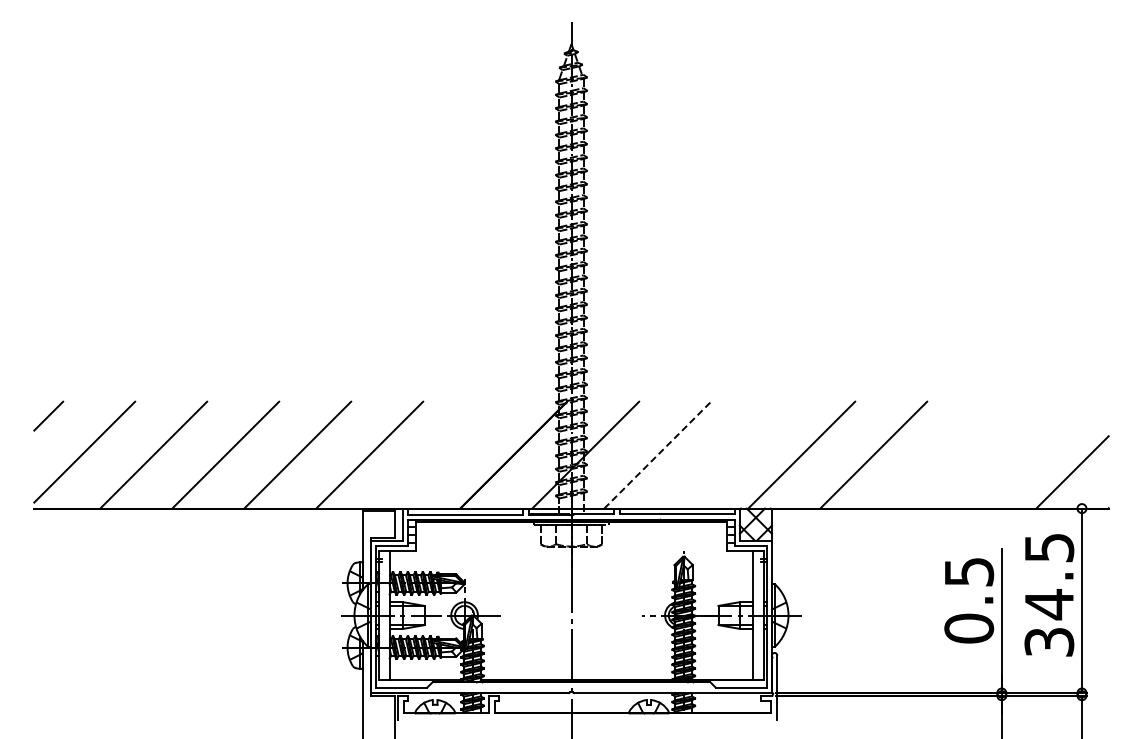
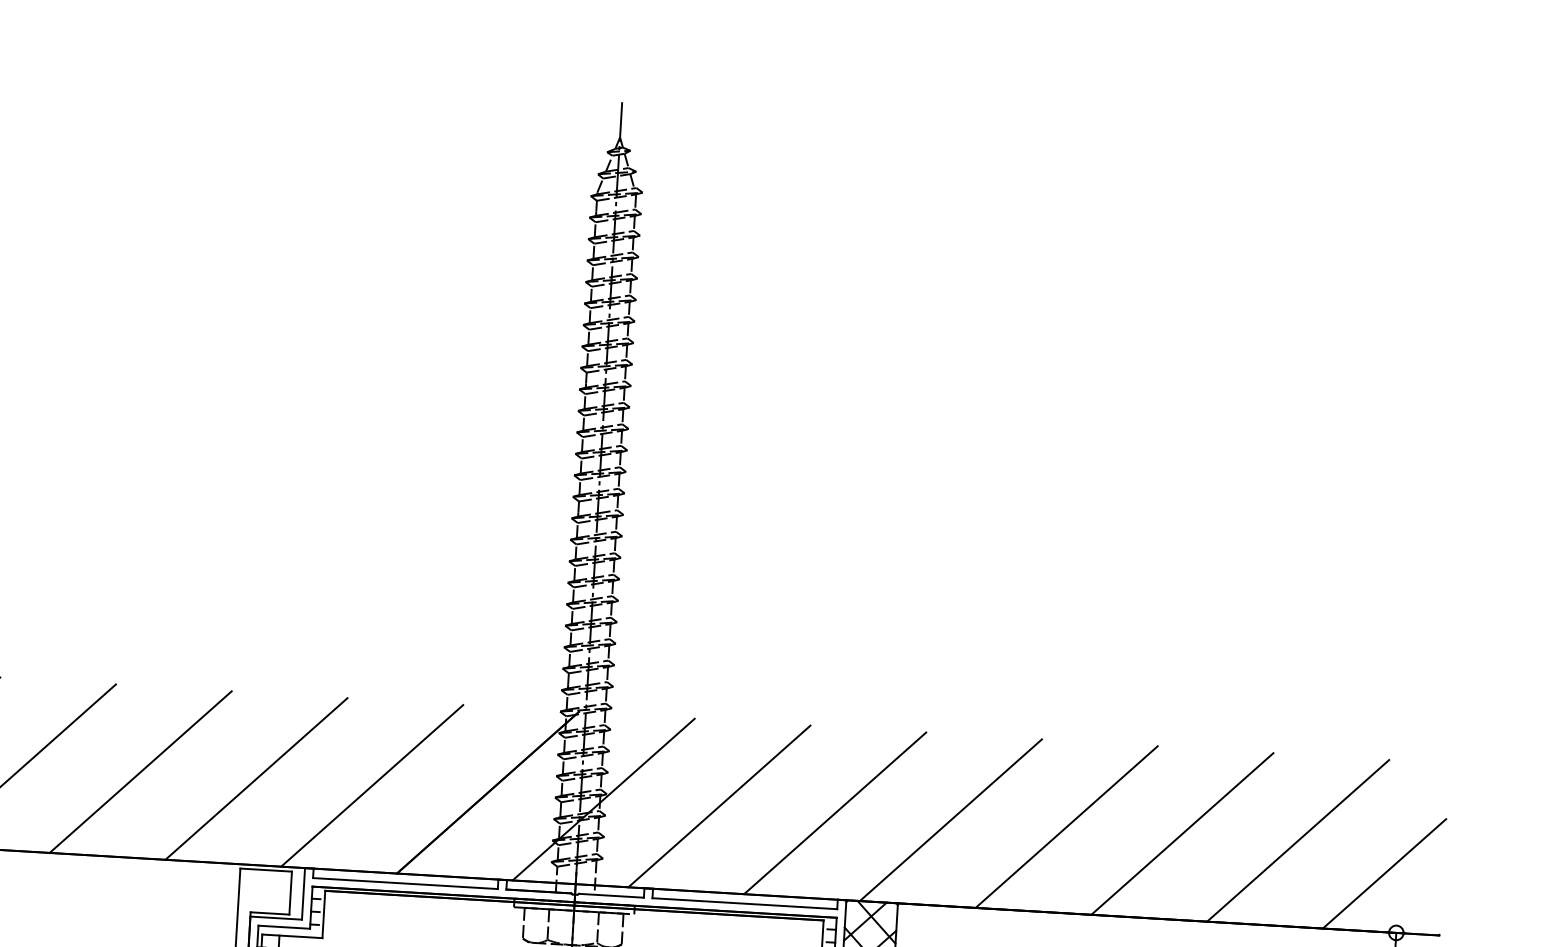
line: (441, 454) -> (371, 784), added
line: (729, 454) -> (834, 812), added
line: (945, 454) -> (1182, 832), added
line: (1017, 454) -> (1297, 839), added
line: (657, 455) -> (719, 806), dashed -> solid

